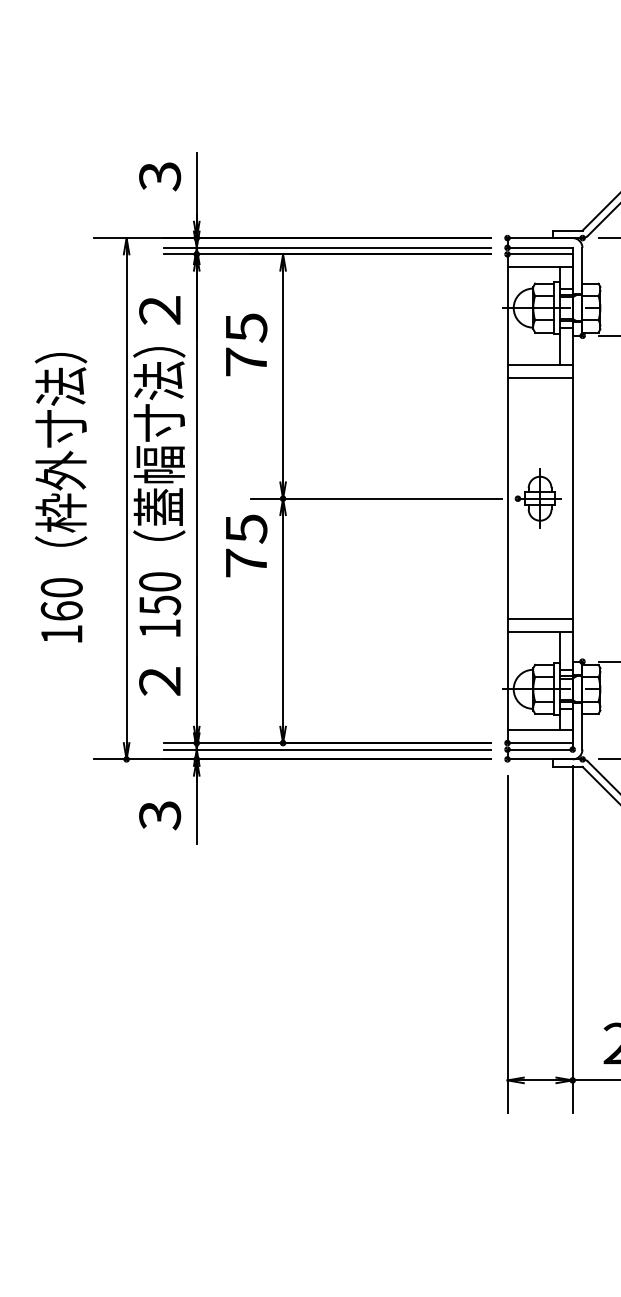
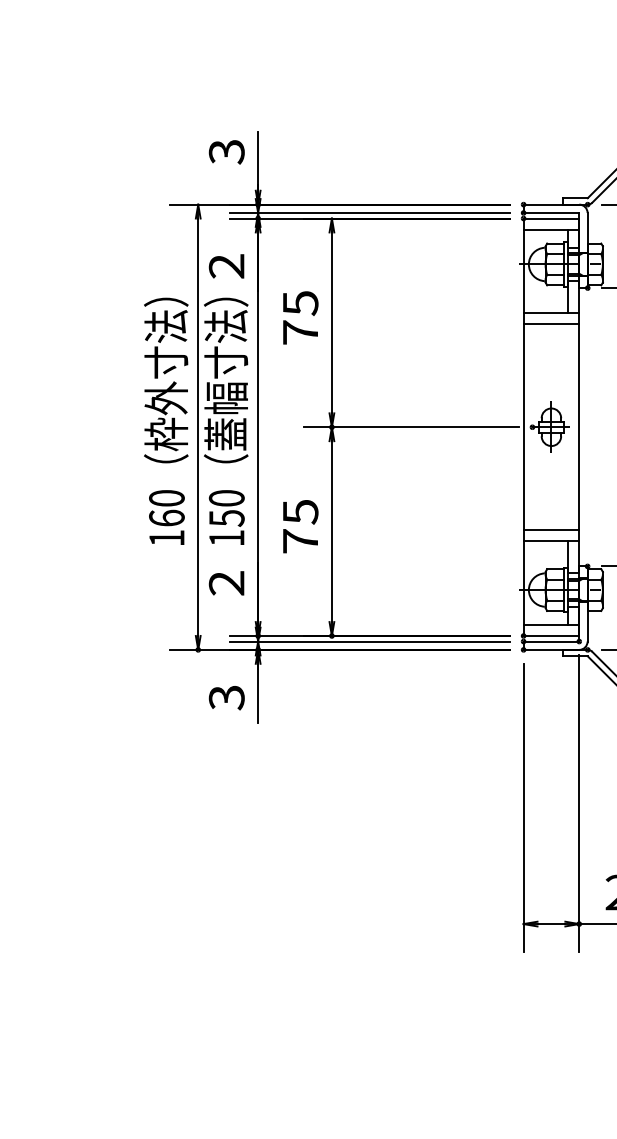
text: (246, 344) -> (300, 317), moved
text: (61, 496) -> (166, 420), moved
text: (246, 545) -> (300, 526), moved

